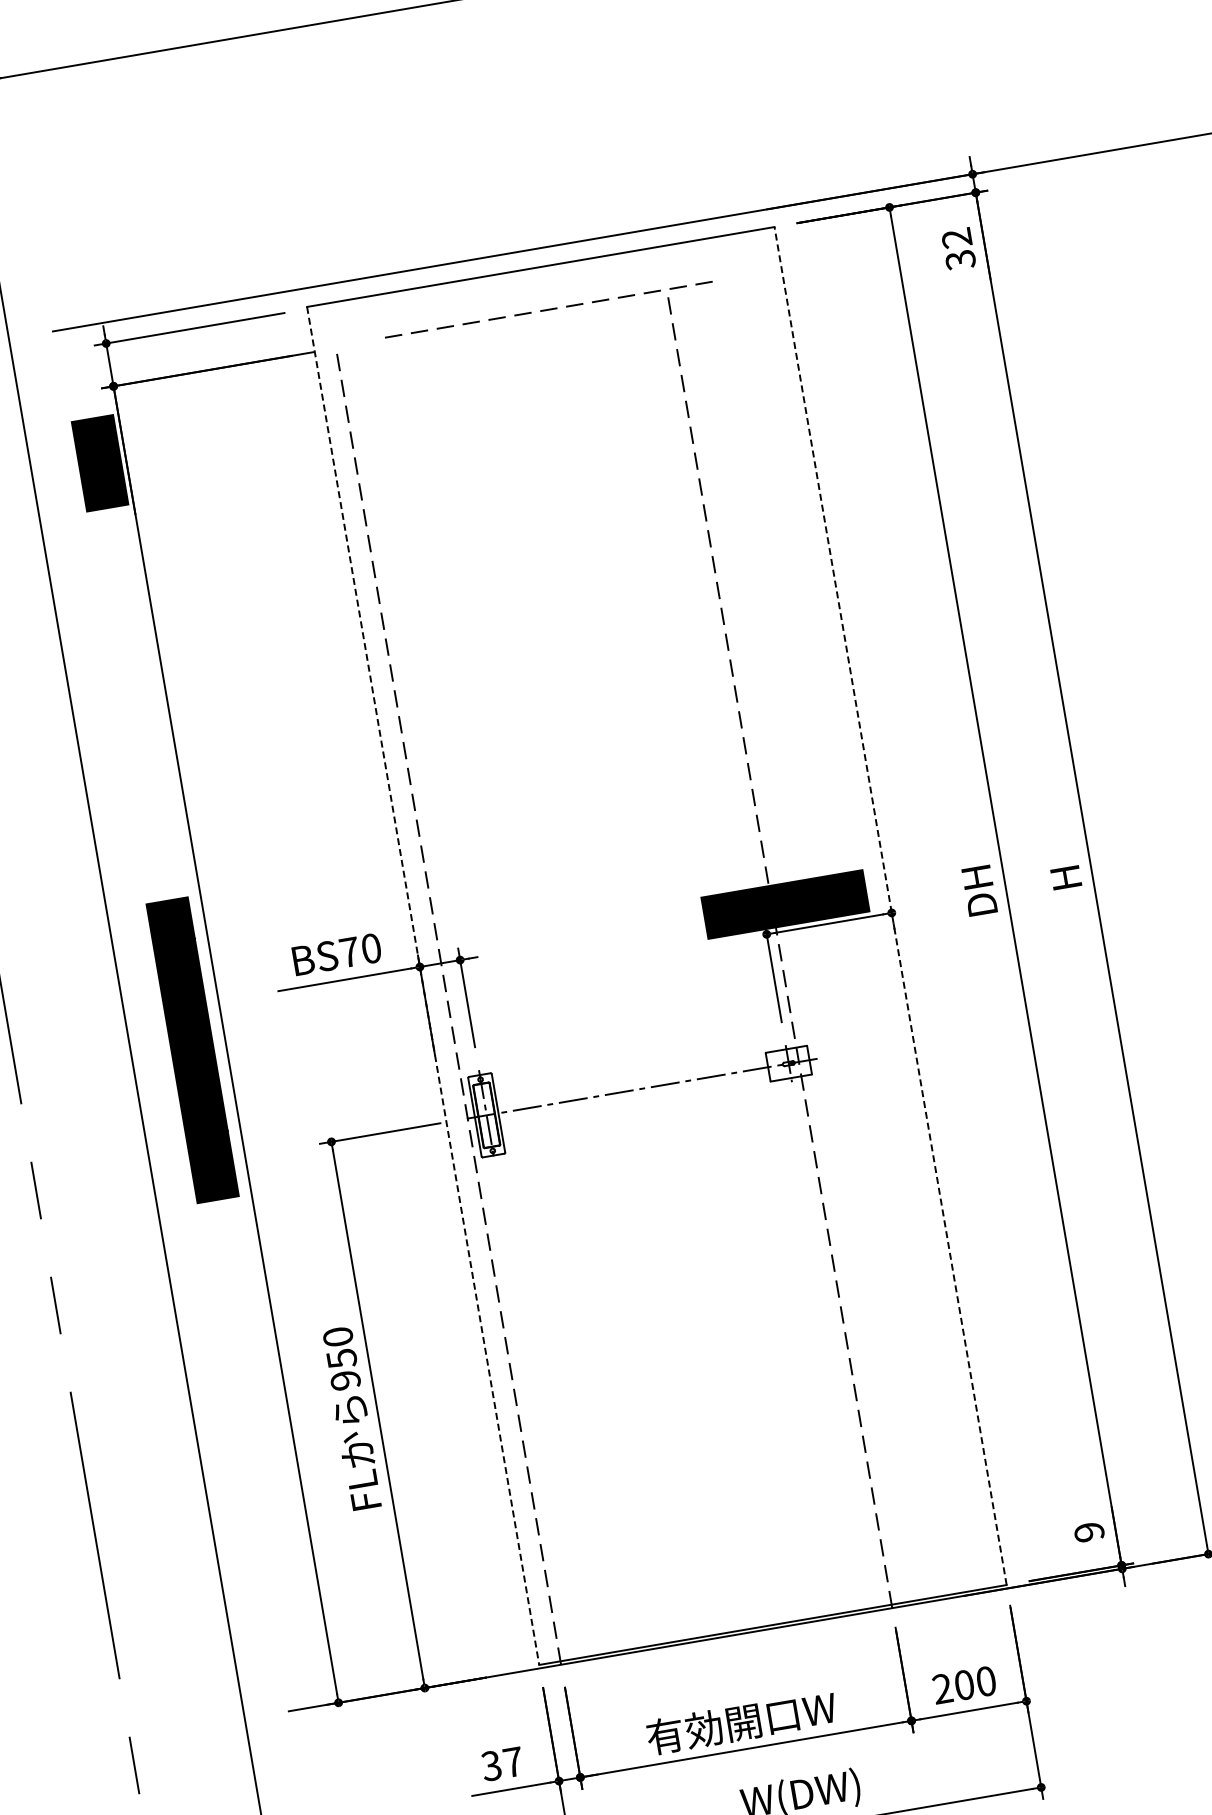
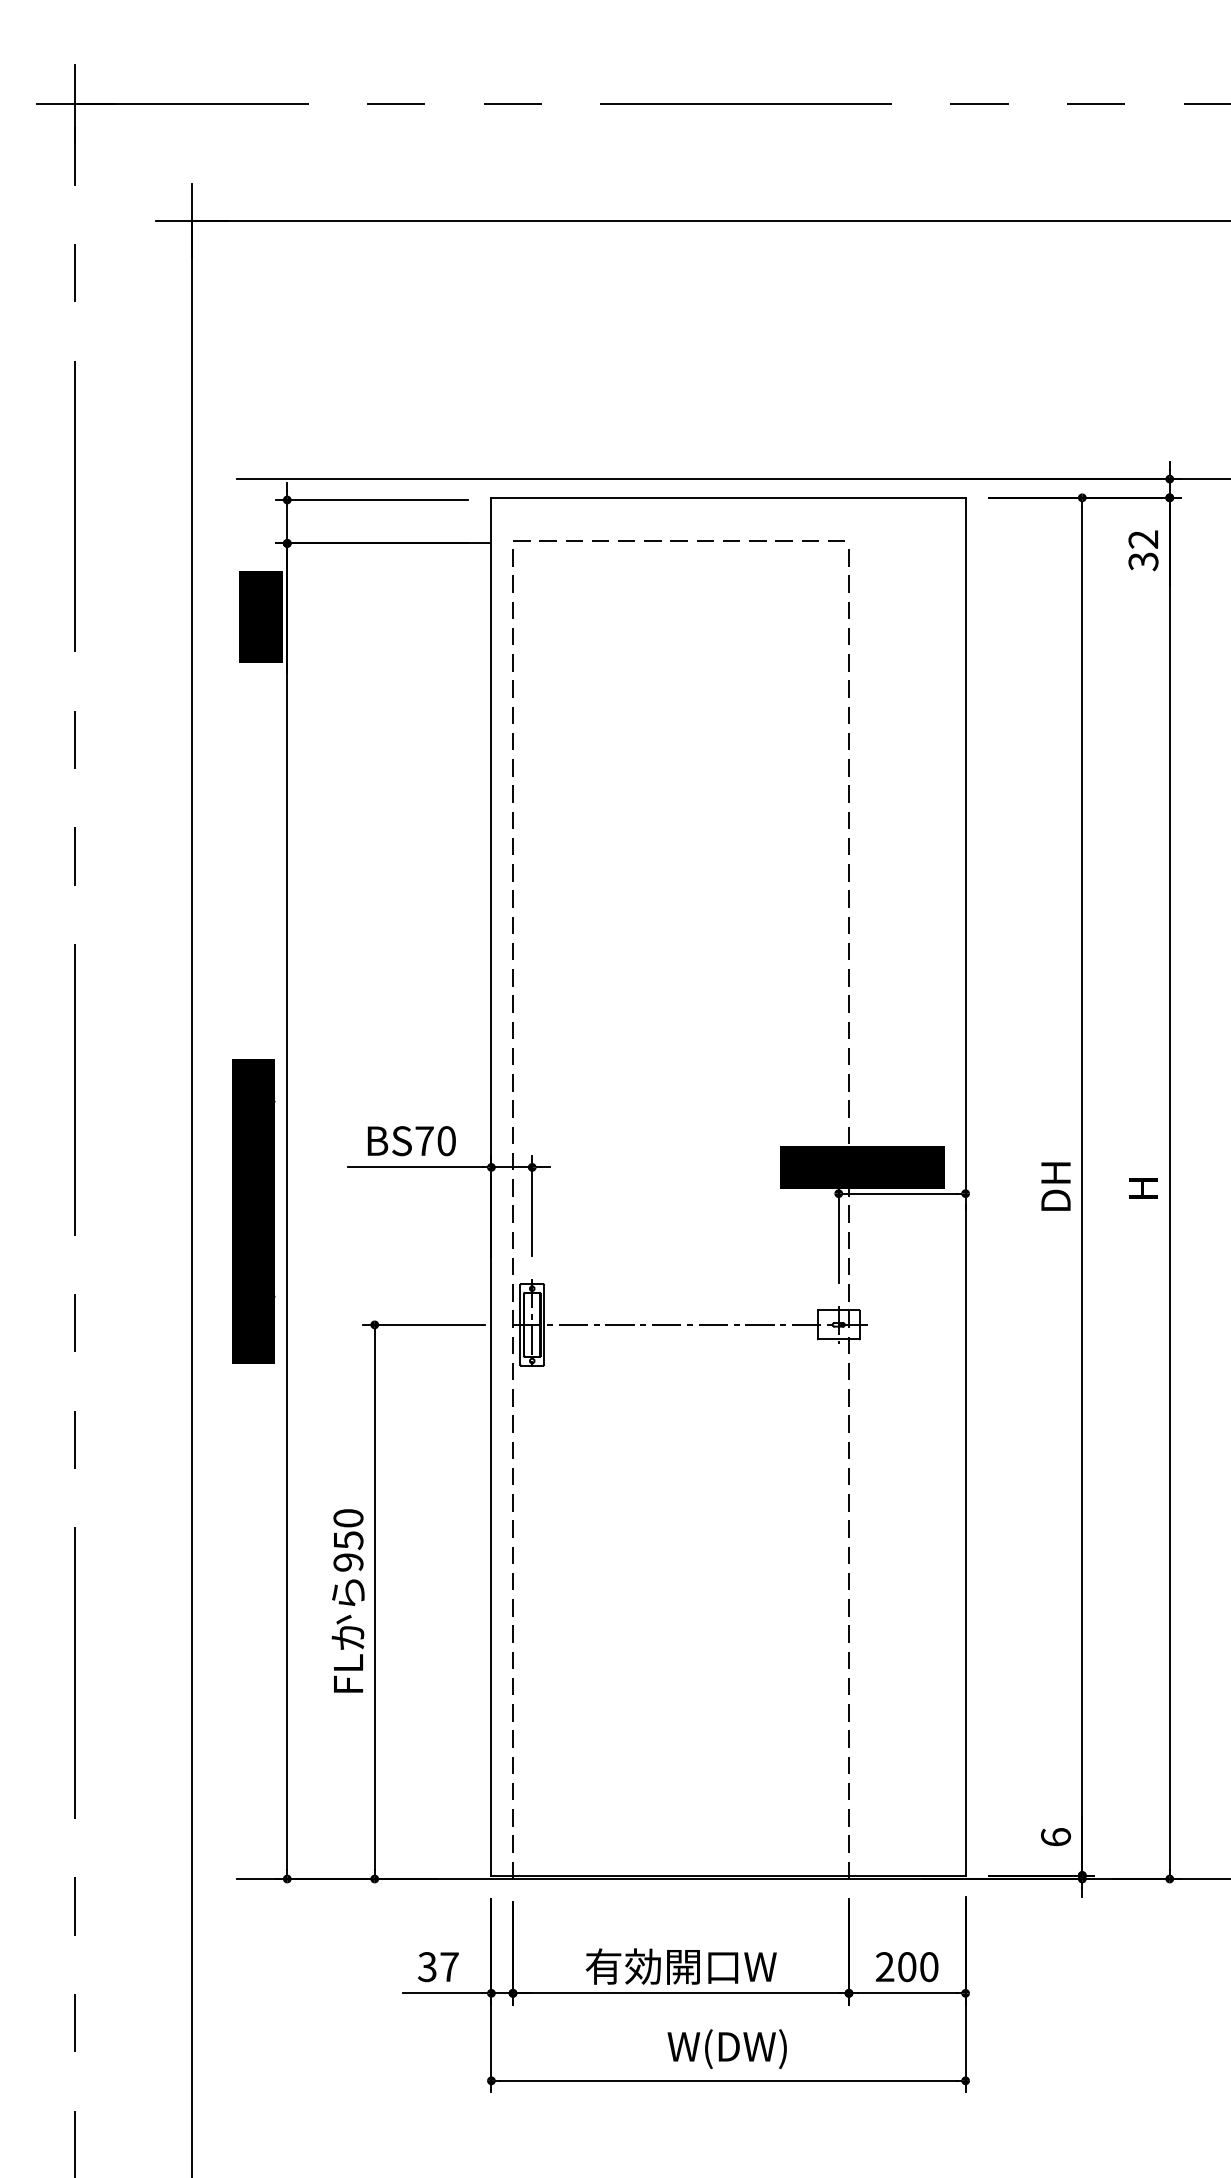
line: (548, 309) -> (678, 540), moved
line: (890, 905) -> (965, 1186), dashed -> solid
line: (423, 985) -> (491, 1186), dashed -> solid
text: (1089, 1532) -> (1056, 1837), 9 -> 6

